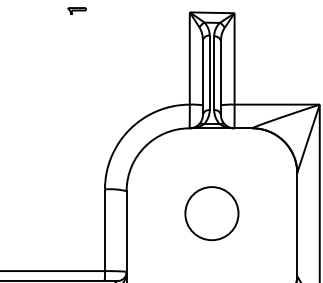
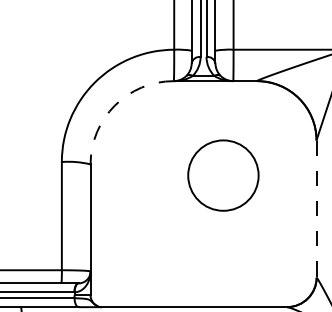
arc: (145, 146) -> (115, 105), solid -> dashed
circle: (211, 213) -> (222, 175), moved
line: (297, 224) -> (316, 208), solid -> dashed

